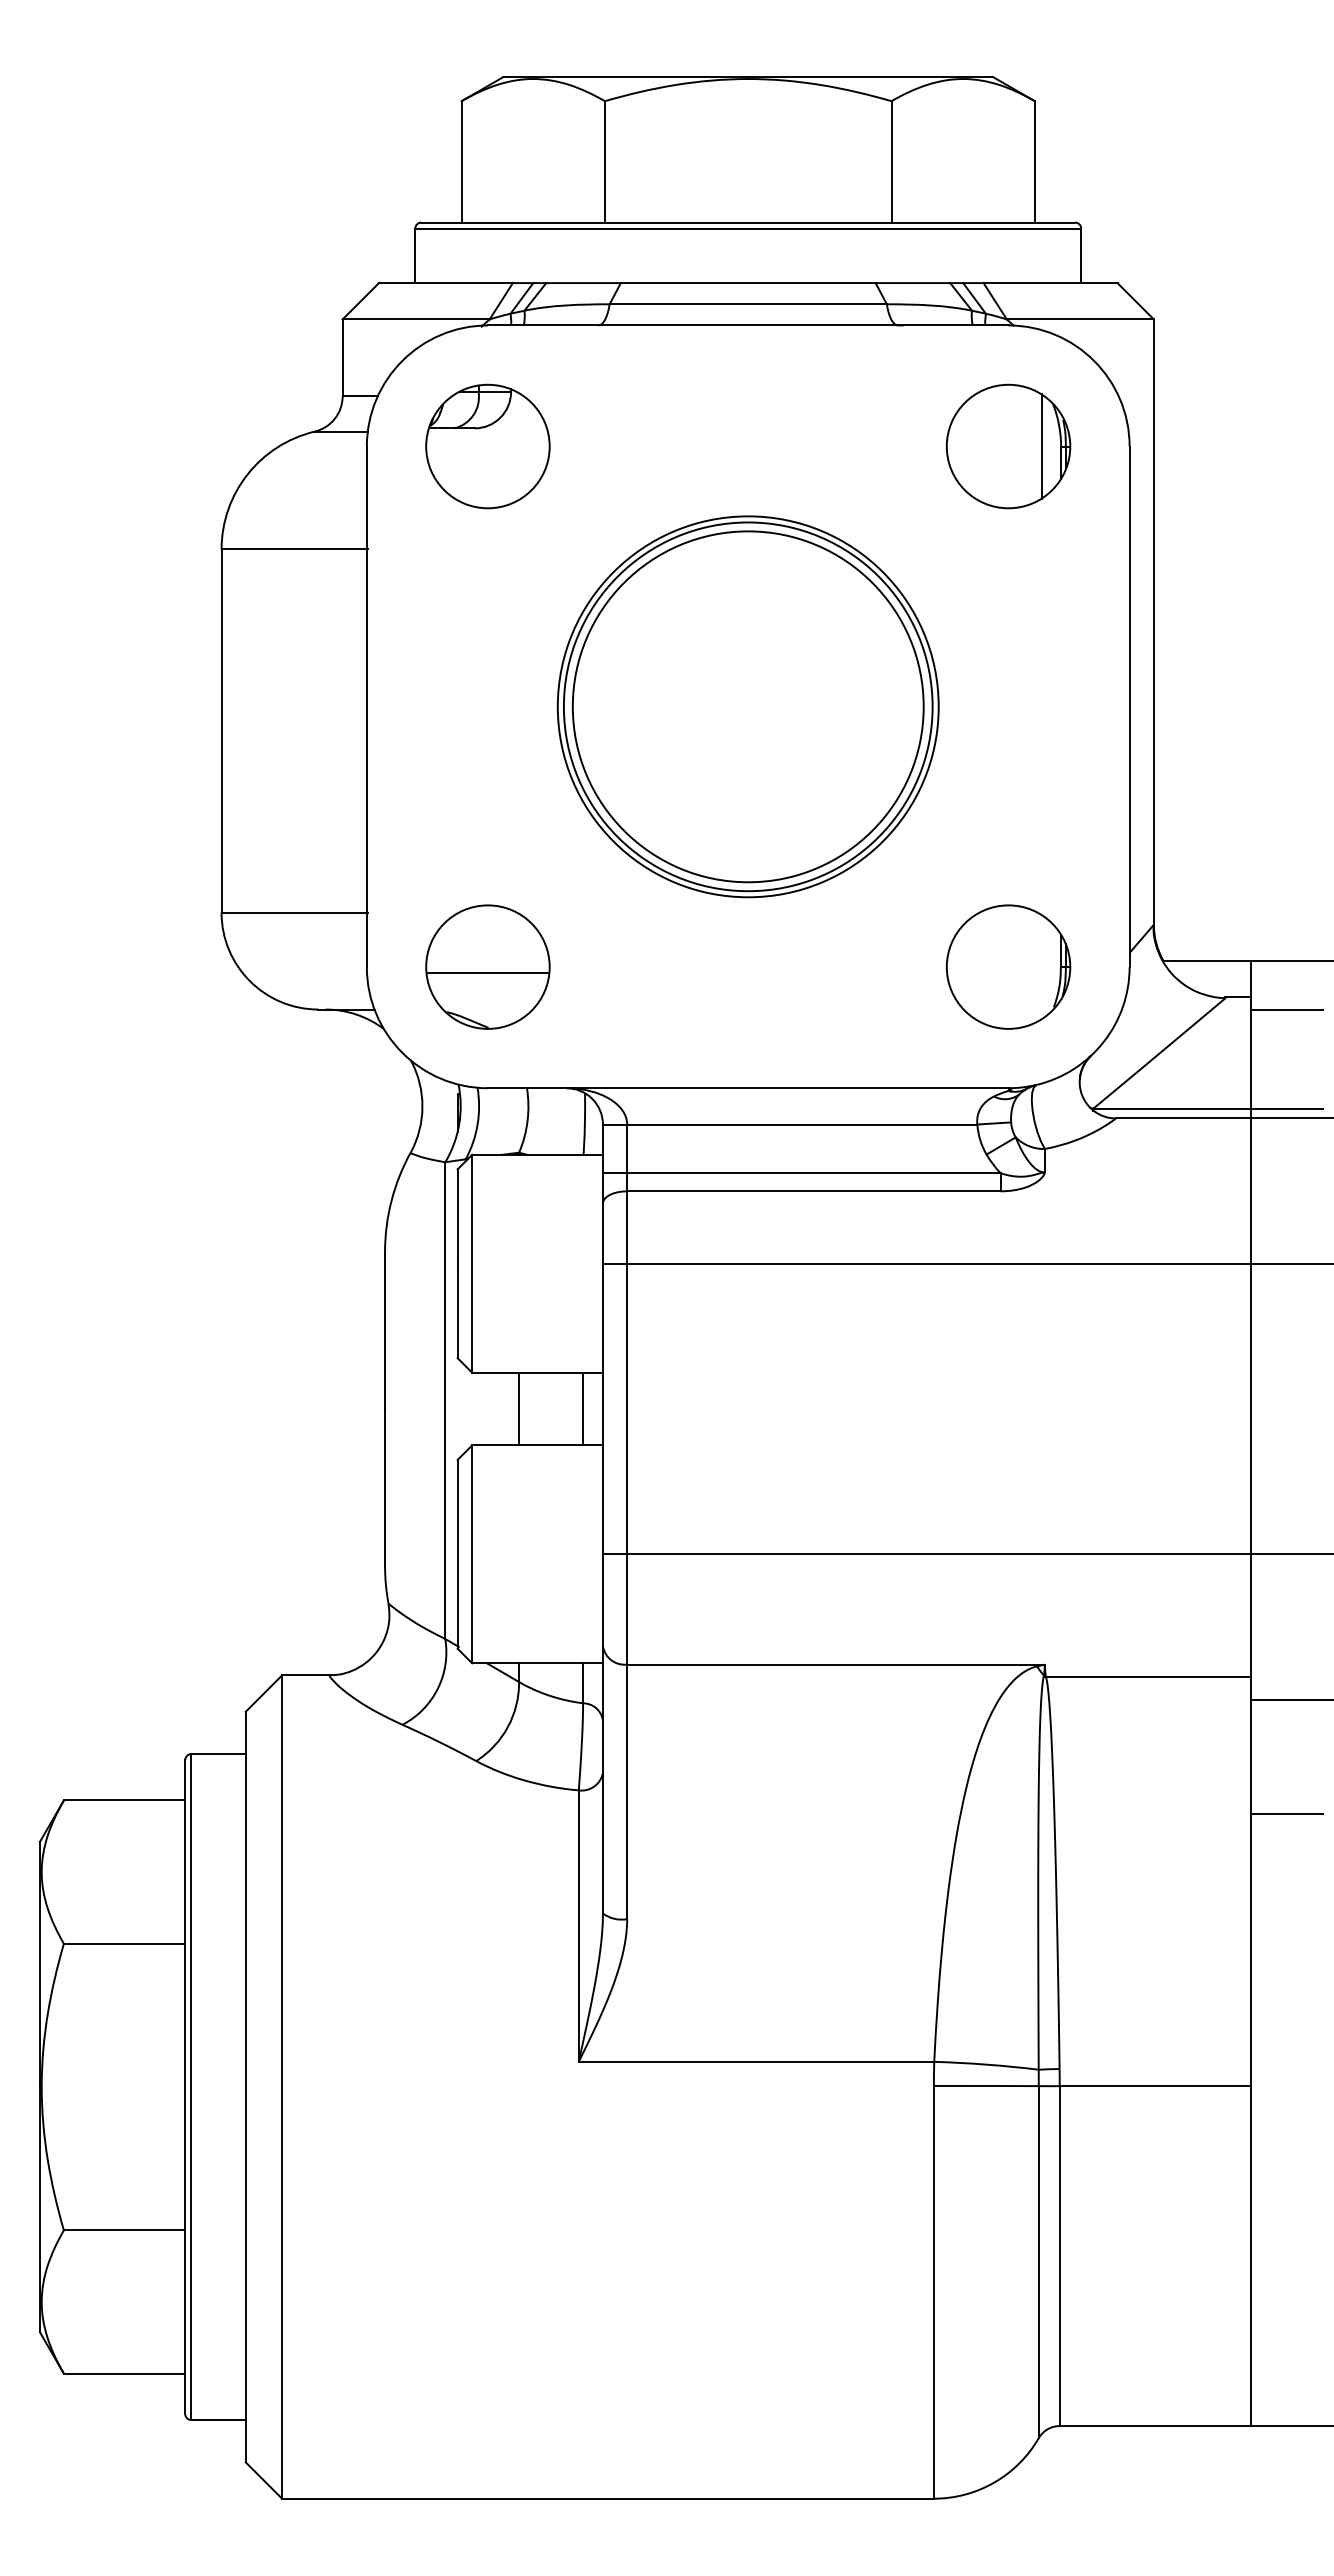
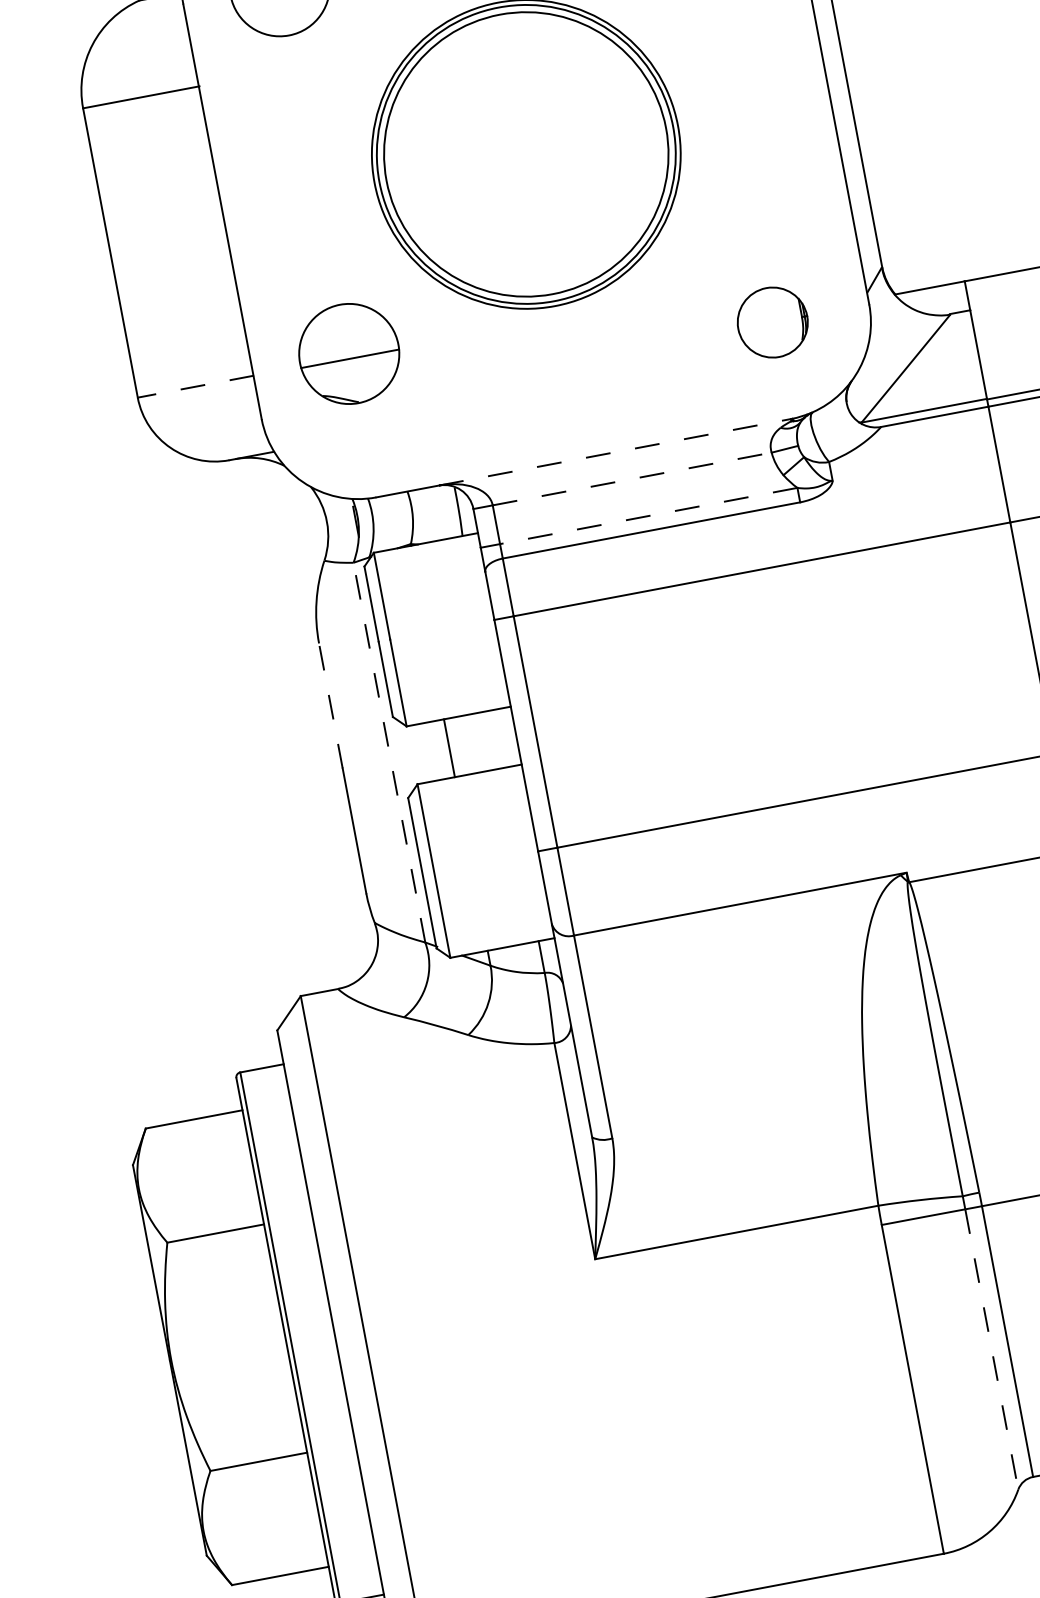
line: (294, 912) -> (195, 386), solid -> dashed
part: (487, 966) -> (348, 353), moved
part: (1008, 966) -> (772, 322), size x0.7
line: (1286, 1009) -> (1000, 314), removed
line: (787, 1088) -> (615, 452), solid -> dashed
line: (802, 1124) -> (632, 478), solid -> dashed
line: (813, 1173) -> (648, 516), solid -> dashed
line: (385, 1330) -> (331, 705), solid -> dashed
line: (445, 1400) -> (389, 752), solid -> dashed
line: (583, 1408) -> (500, 738), removed
line: (1038, 2262) -> (991, 1349), solid -> dashed

